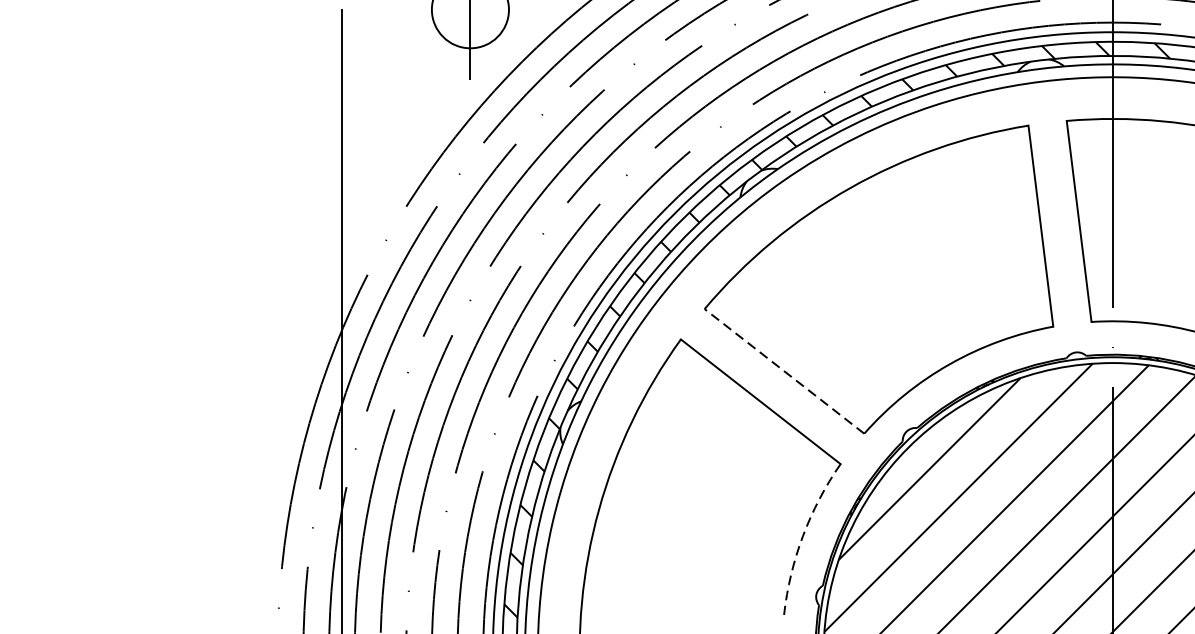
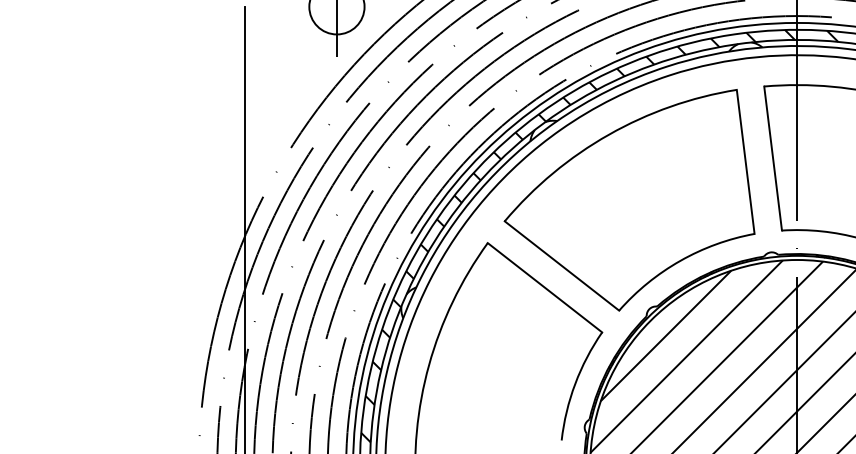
line: (783, 370) -> (561, 265), dashed -> solid
arc: (803, 535) -> (575, 383), dashed -> solid

